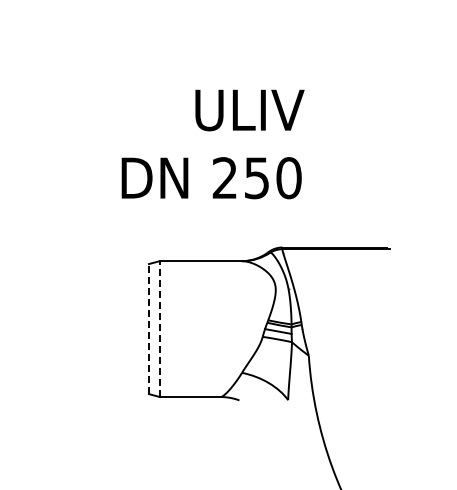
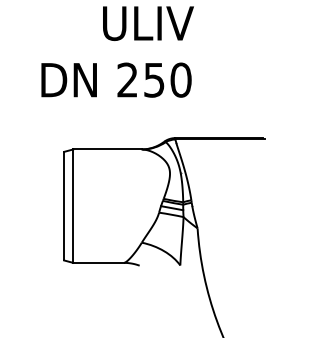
line: (148, 328) -> (63, 205), dashed -> solid
line: (159, 329) -> (72, 206), dashed -> solid

